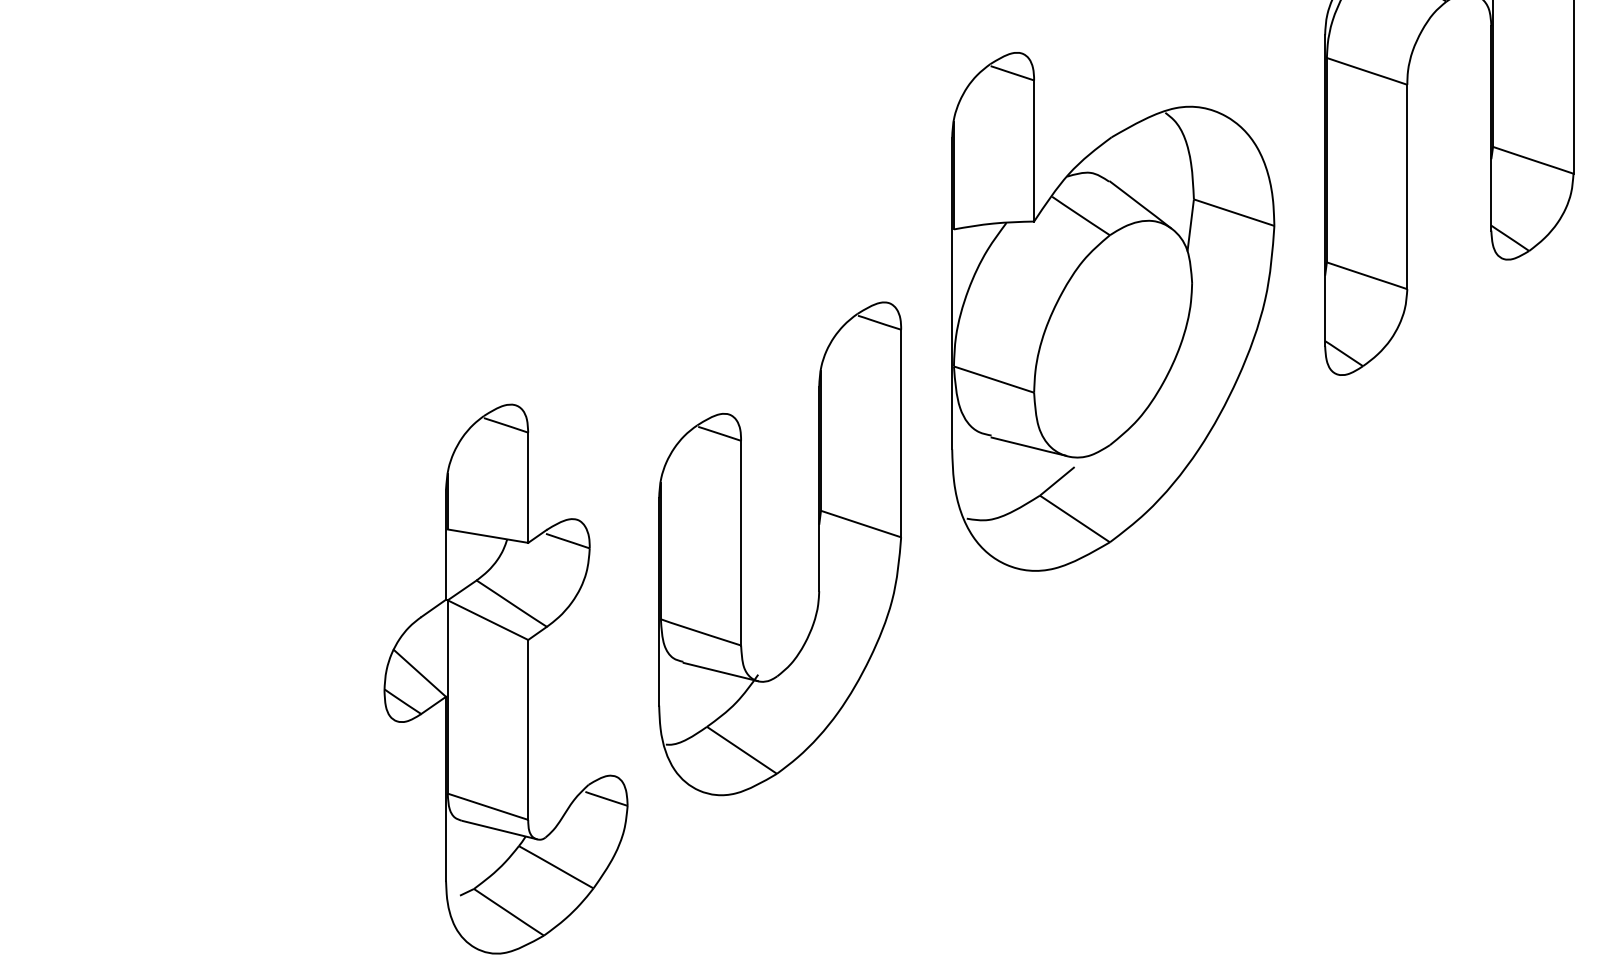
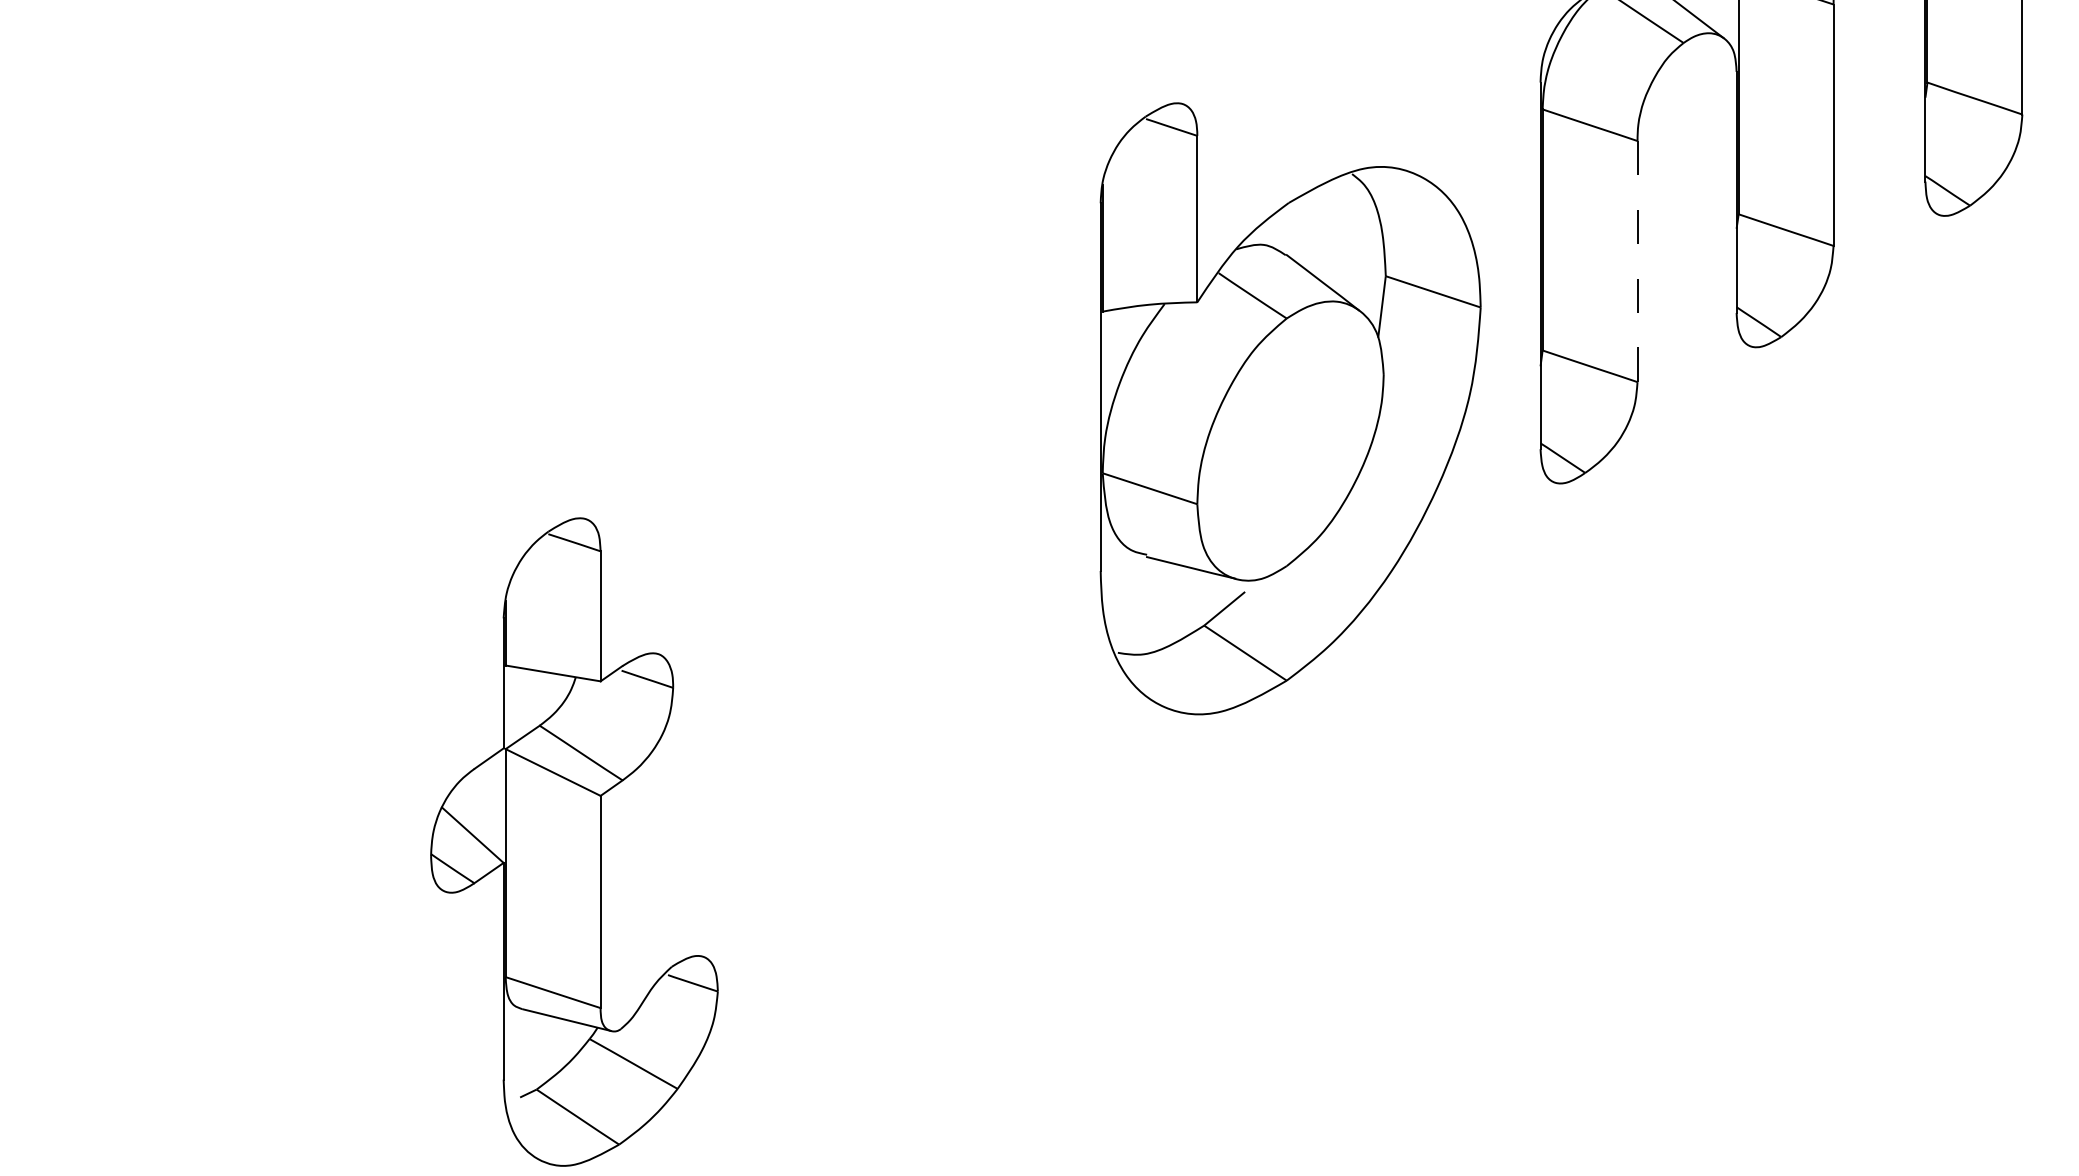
line: (1407, 186) -> (1637, 261), solid -> dashed
part: (741, 548) -> (852, 687), removed

